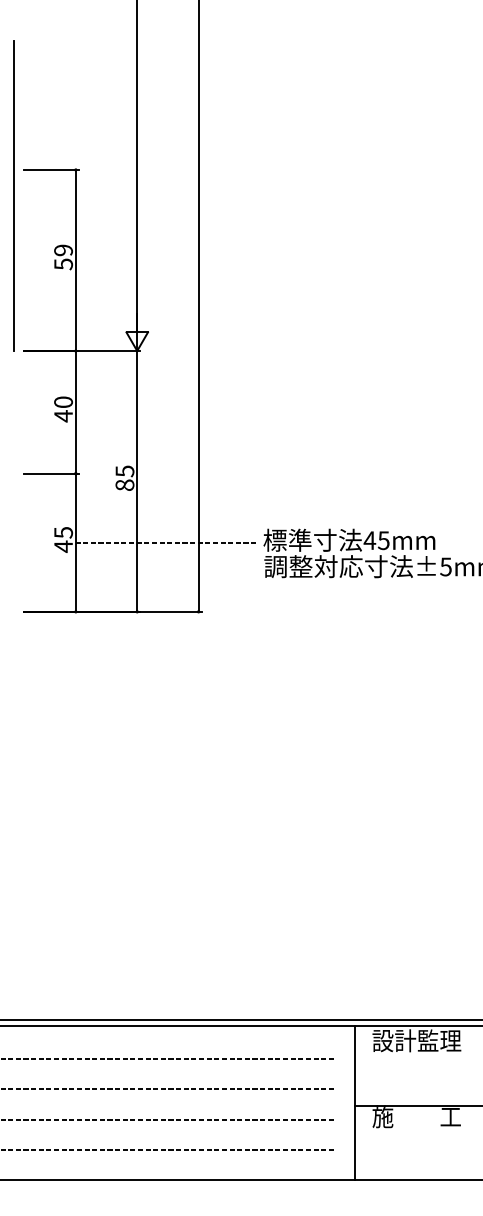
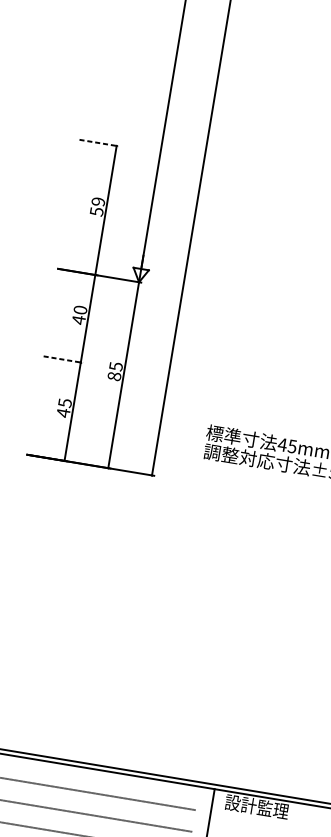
line: (51, 169) -> (99, 142), solid -> dashed
line: (13, 195) -> (69, 156), removed
line: (51, 473) -> (63, 359), solid -> dashed
line: (165, 542) -> (136, 422), removed

